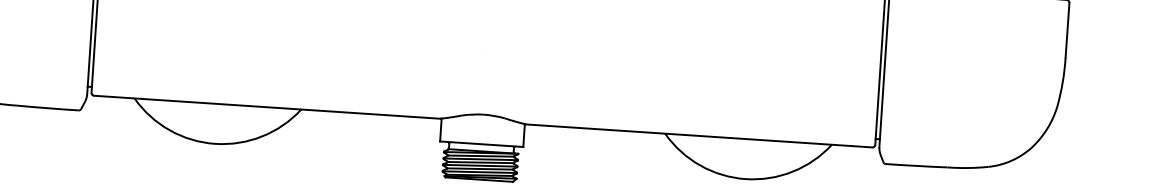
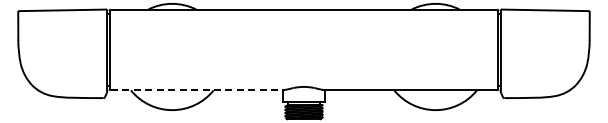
line: (266, 107) -> (196, 90), solid -> dashed

